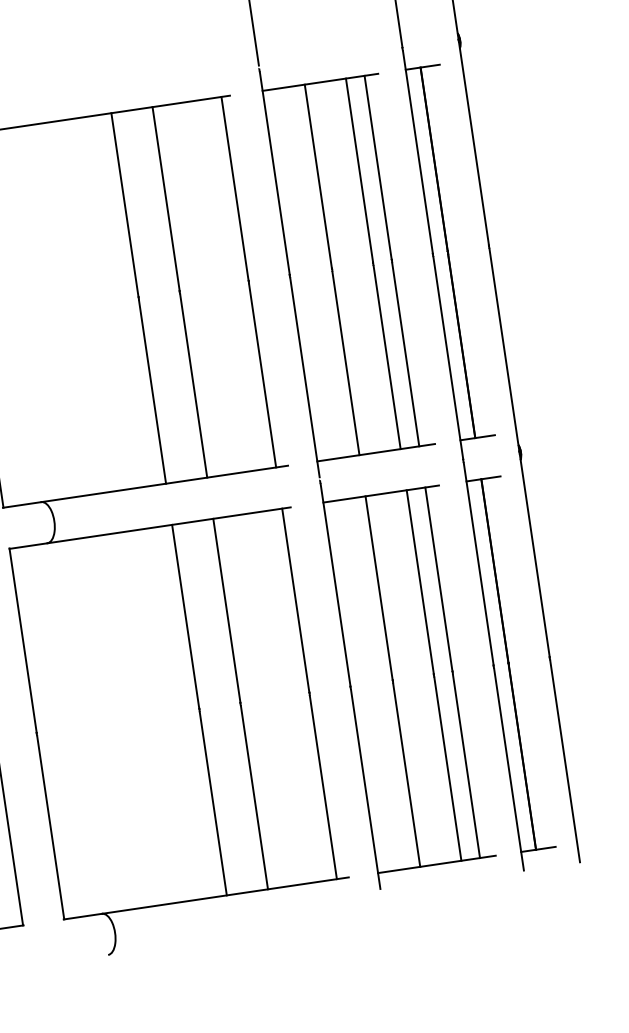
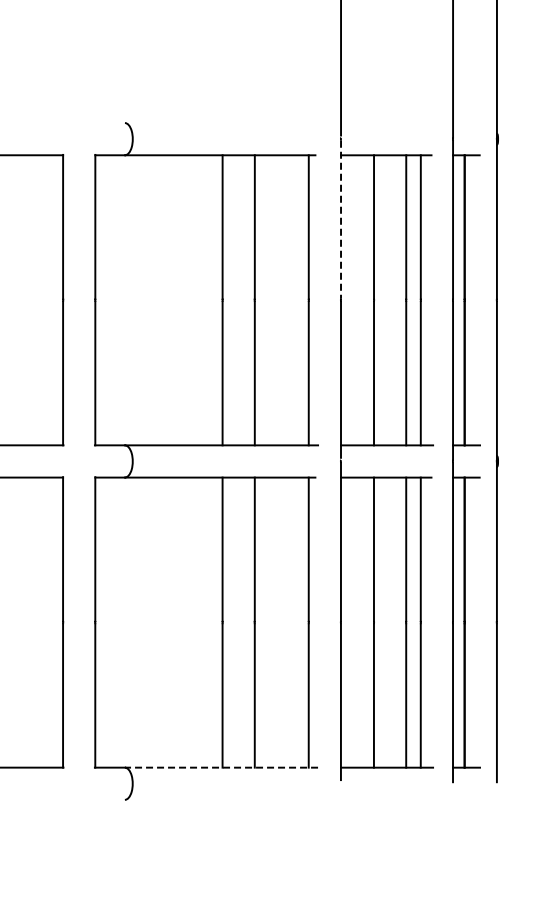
line: (275, 174) -> (341, 220), solid -> dashed
line: (225, 895) -> (221, 767), solid -> dashed

